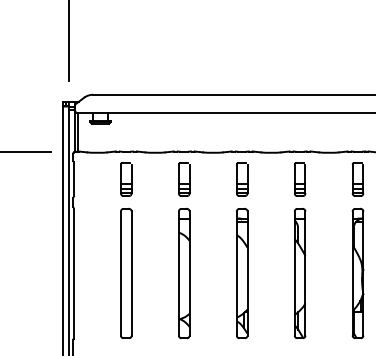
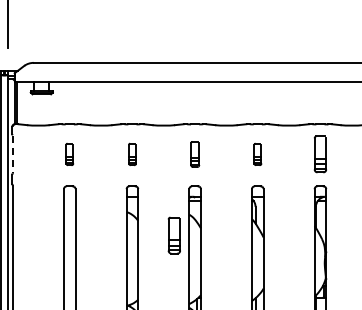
line: (73, 179) -> (12, 154), solid -> dashed
part: (126, 179) -> (69, 154), size x0.6
part: (184, 179) -> (132, 154), size x0.6
part: (242, 179) -> (195, 154), size x0.7
part: (300, 179) -> (258, 154), size x0.6
part: (222, 254) -> (173, 235), added

